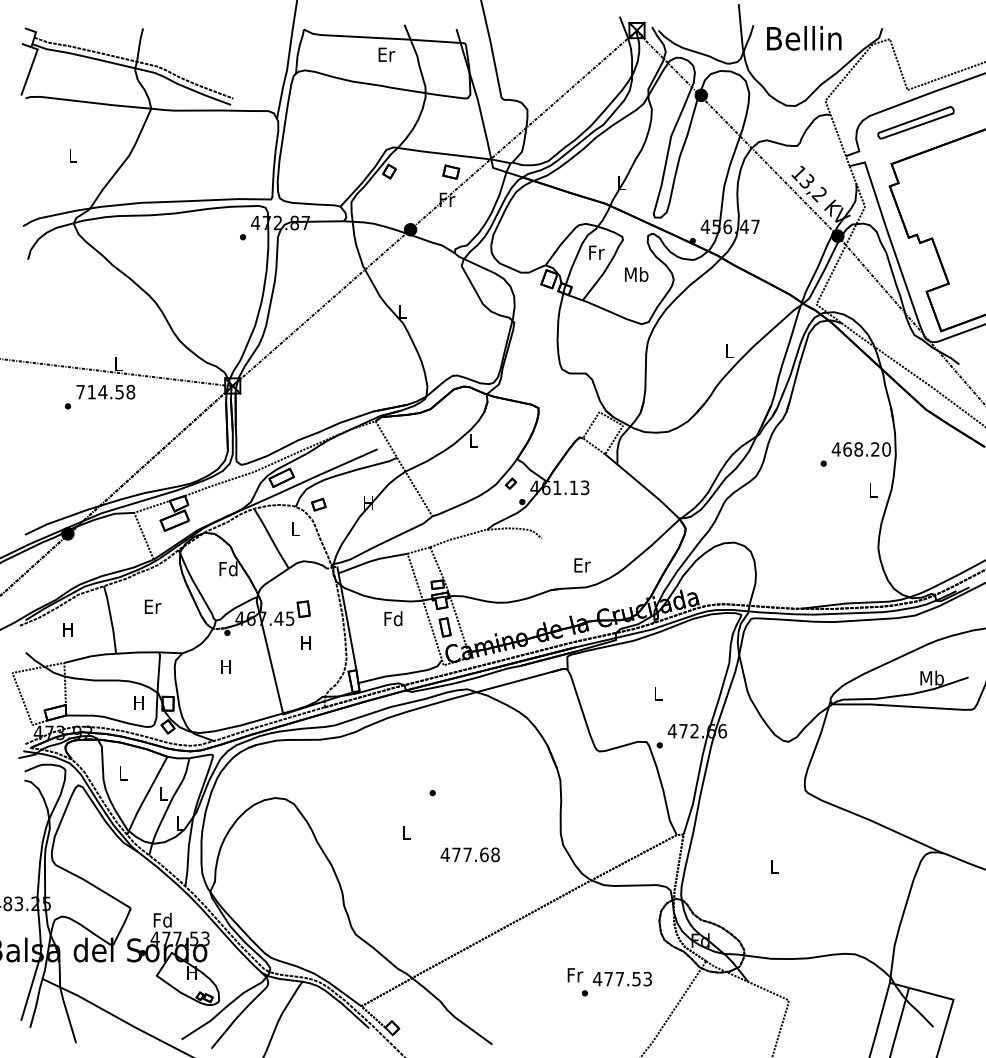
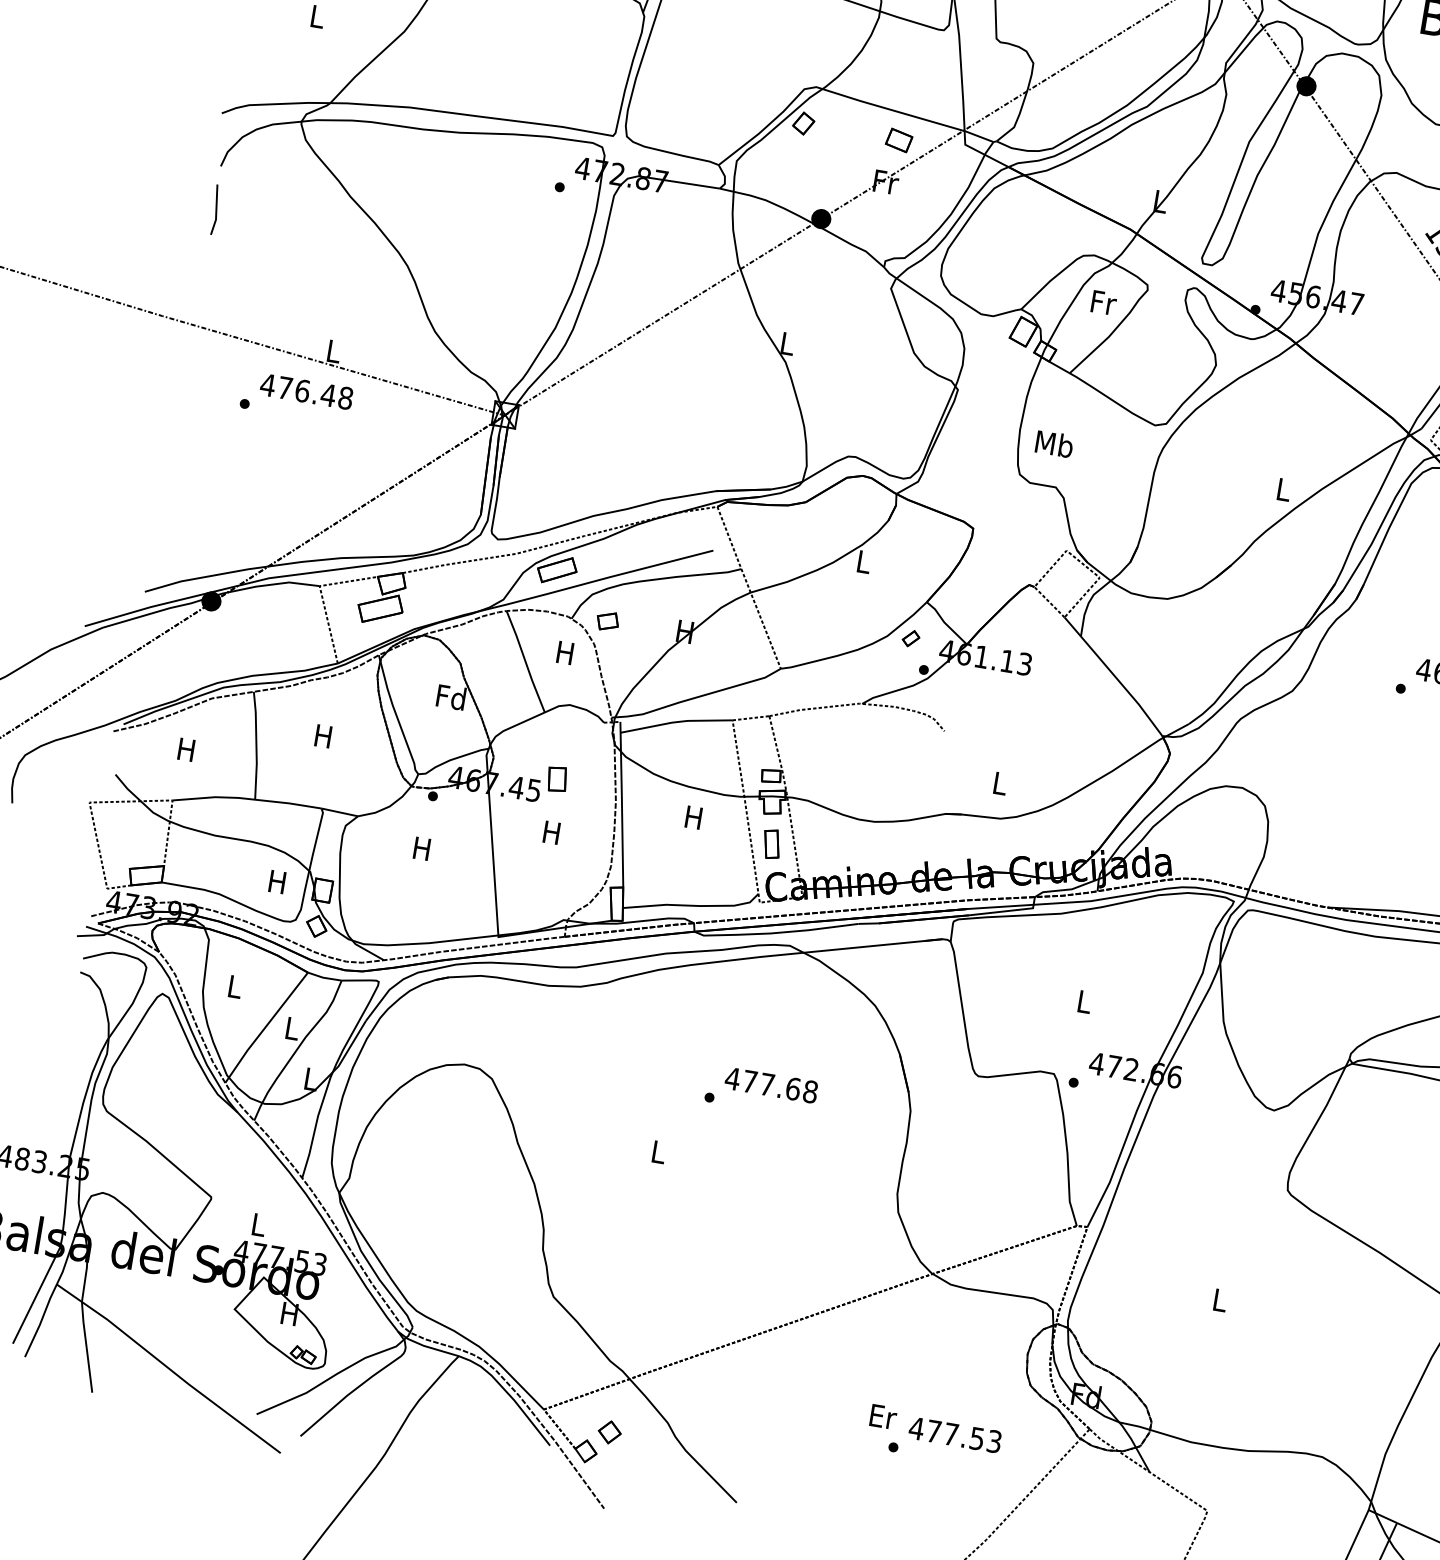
text: (636, 274) -> (1054, 444), moved
line: (29, 287) -> (215, 209), added
text: (100, 391) -> (298, 389), 714.58 -> 476.48
text: (295, 528) -> (565, 652), L -> H
text: (582, 565) -> (1000, 783), Er -> L
text: (152, 606) -> (323, 735), Er -> H
text: (393, 618) -> (694, 816), Fd -> H
text: (469, 854) -> (770, 1084), moved
text: (162, 919) -> (258, 1223), Fd -> L
text: (575, 975) -> (883, 1417), Fr -> Er
part: (405, 1013) -> (610, 1432), added

